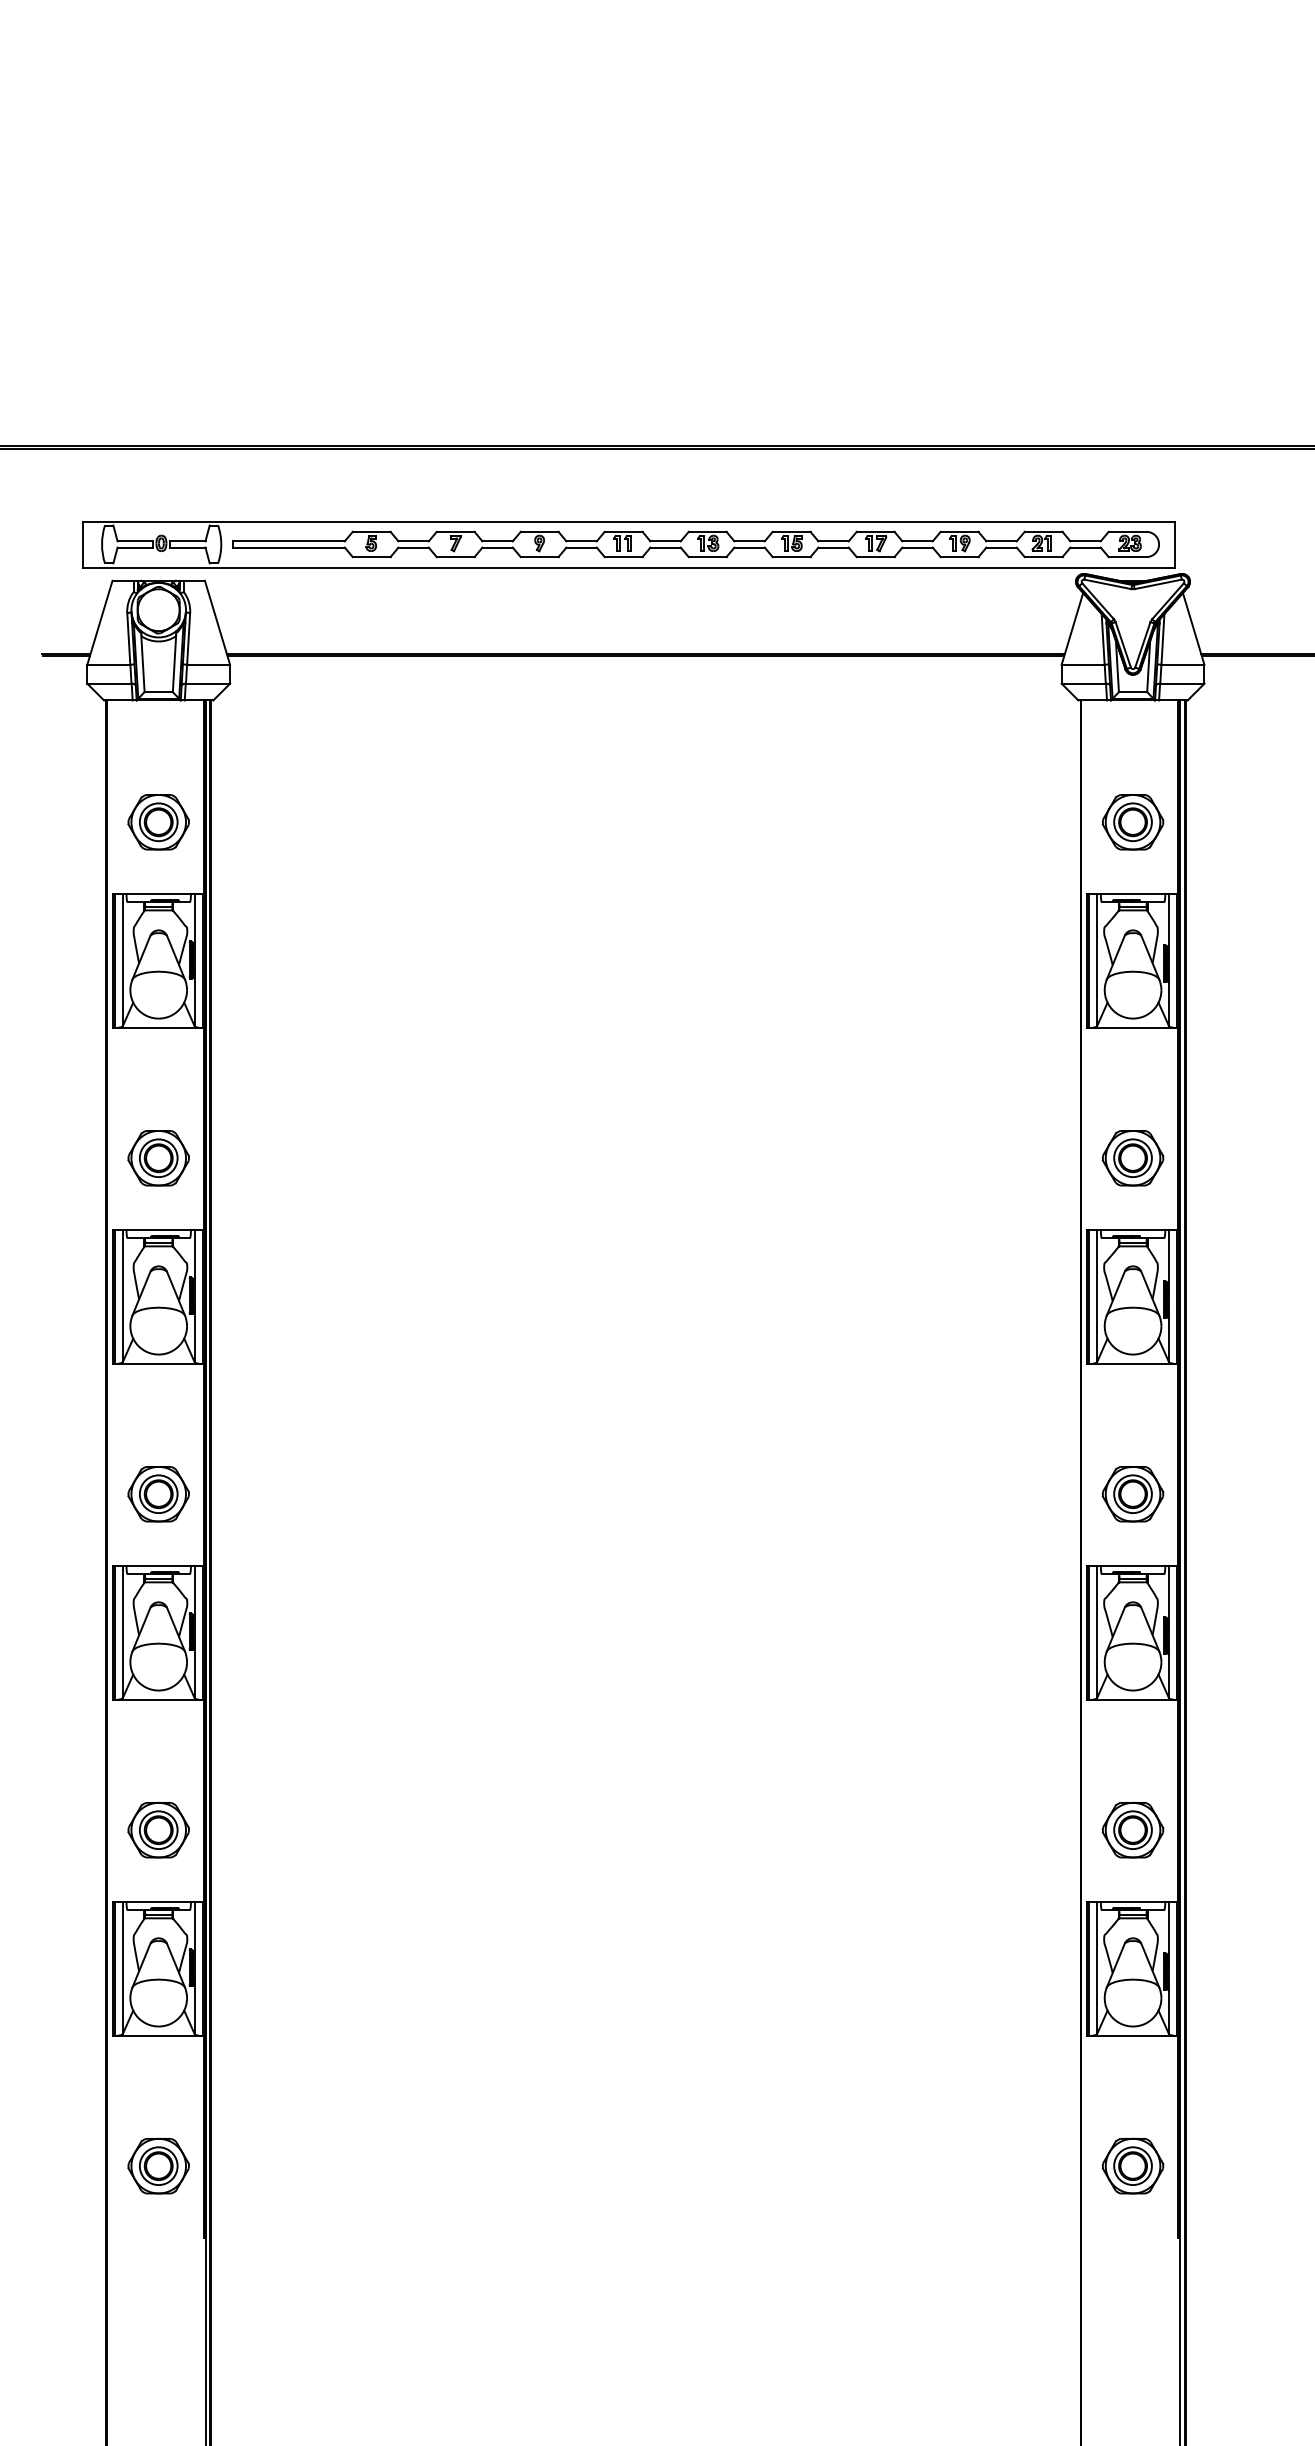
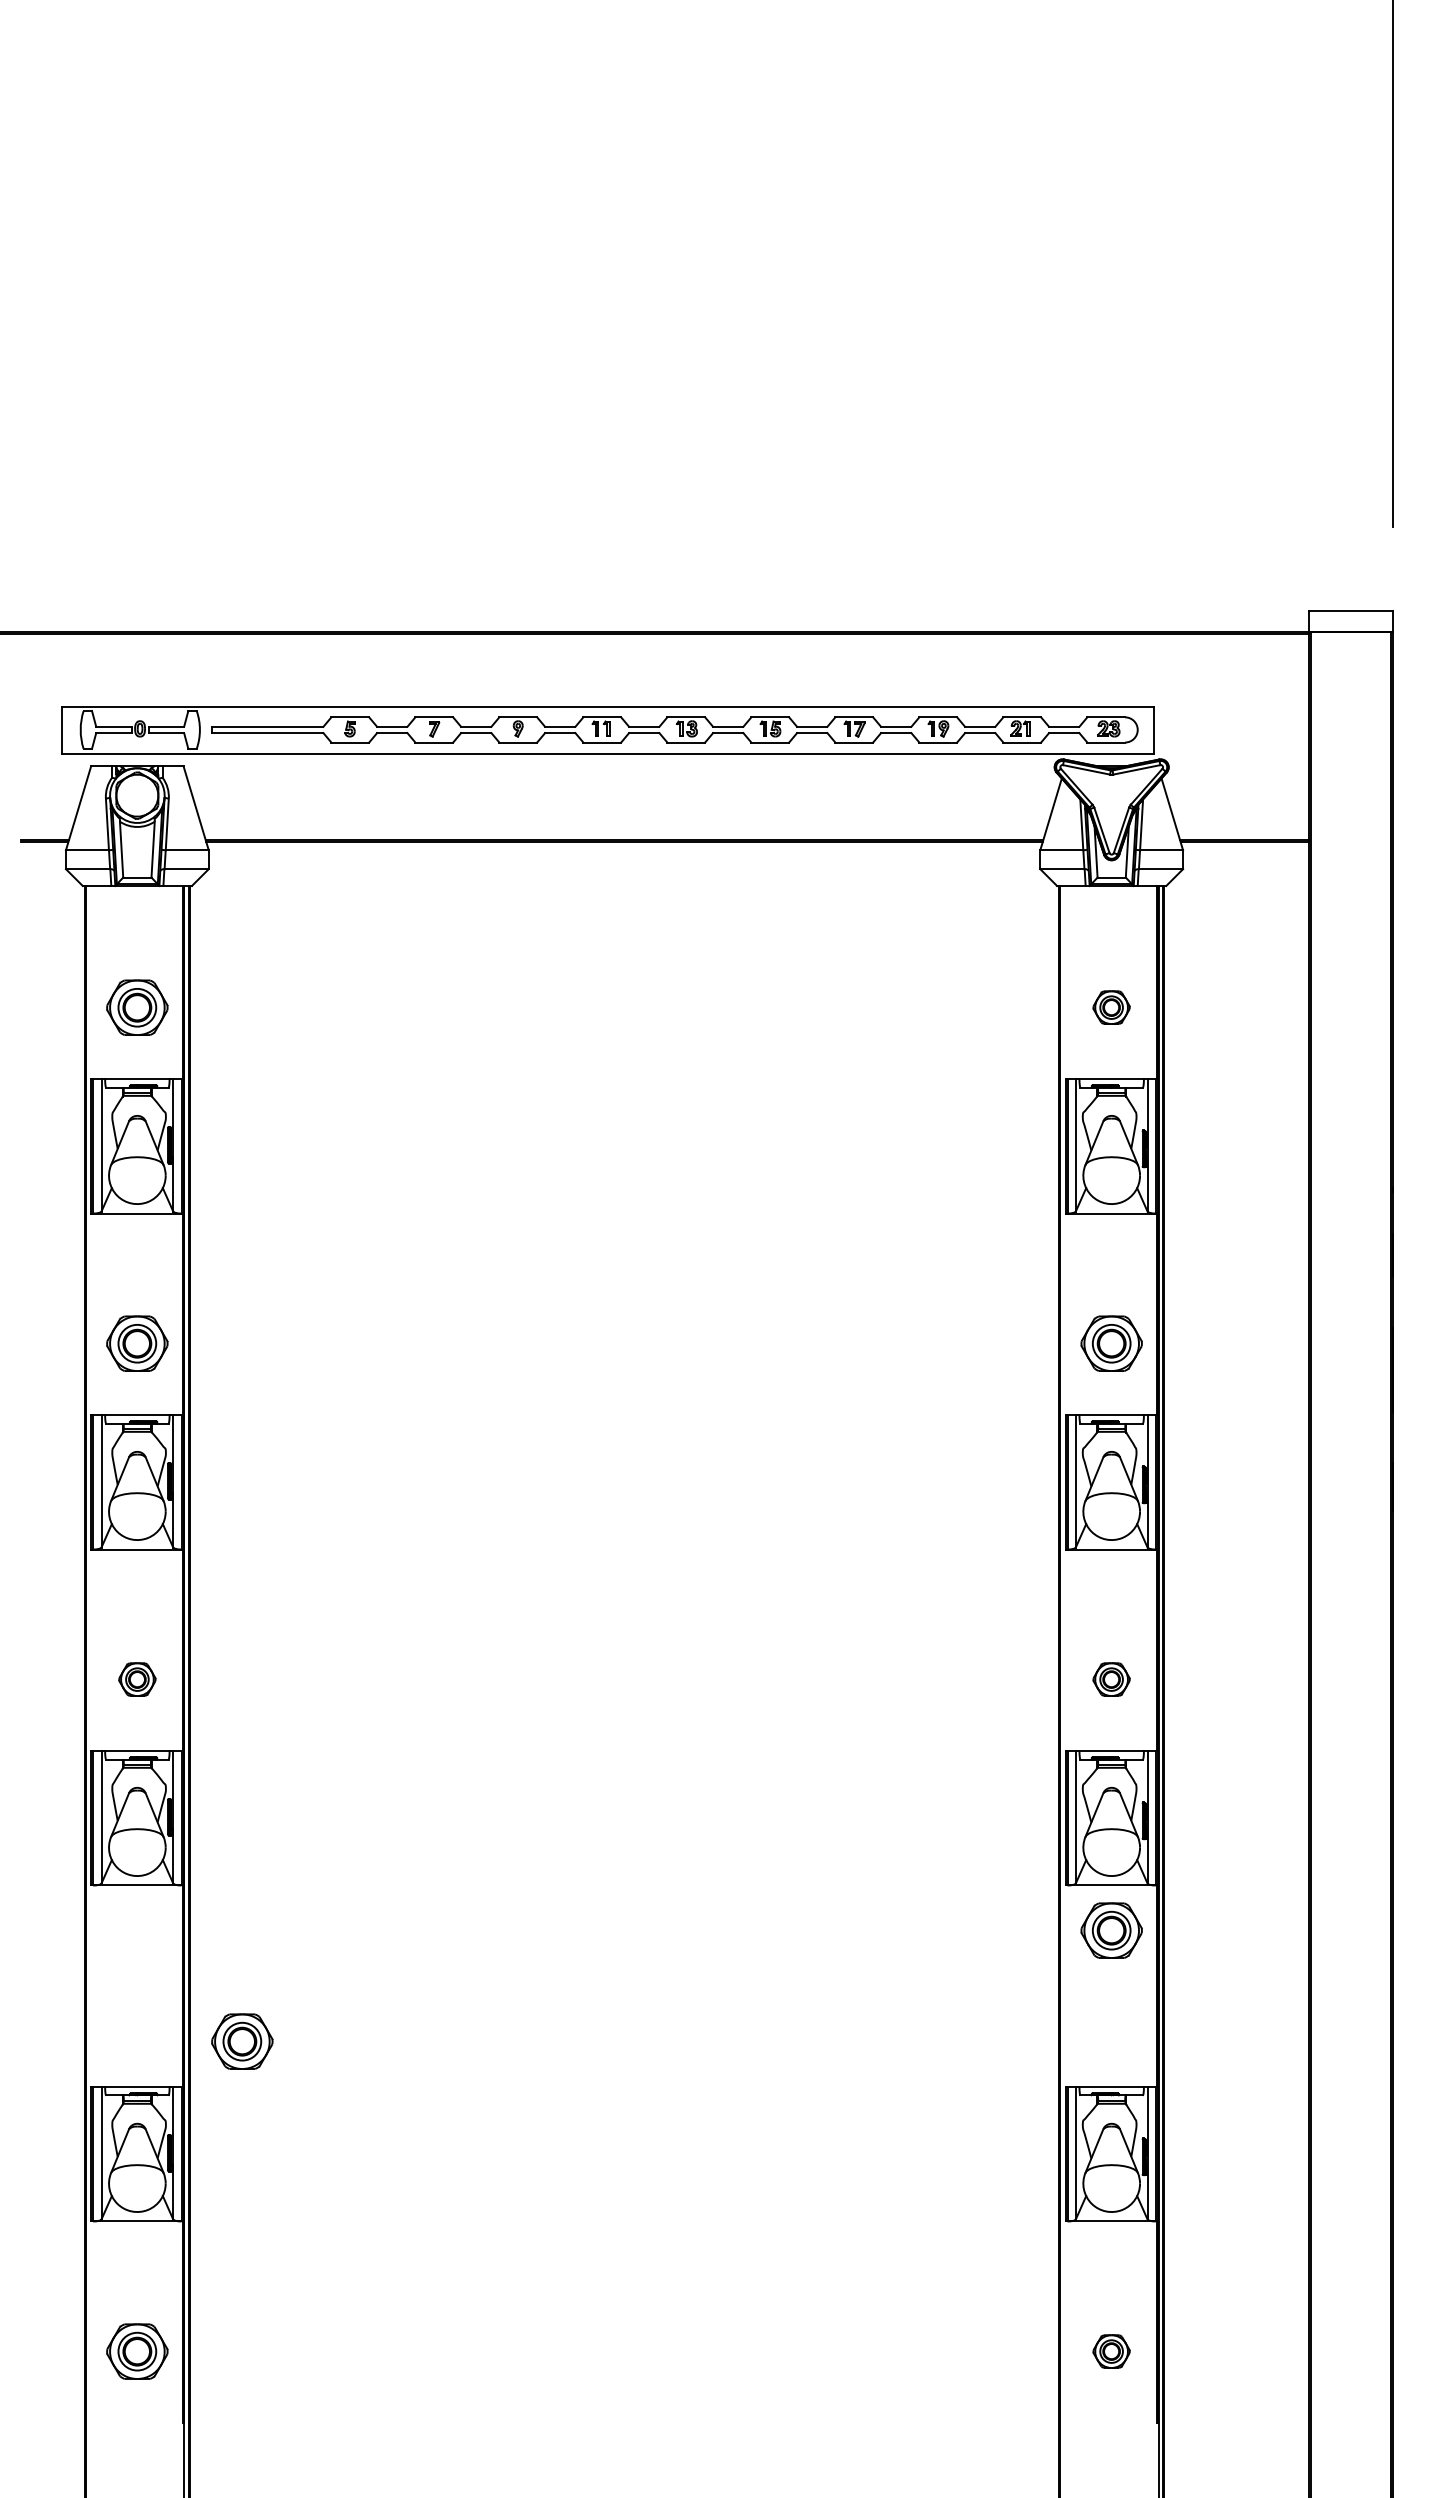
part: (1132, 822) -> (1111, 1007), size x0.6
part: (158, 1494) -> (137, 1679), size x0.6
part: (1132, 1494) -> (1111, 1679), size x0.6
part: (158, 1830) -> (242, 2041), moved
part: (1132, 1830) -> (1111, 1930), moved
part: (1132, 2166) -> (1111, 2351), size x0.6

